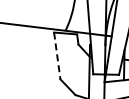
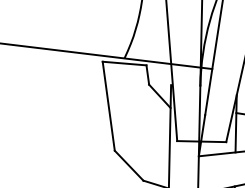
line: (57, 55) -> (109, 105), dashed -> solid

